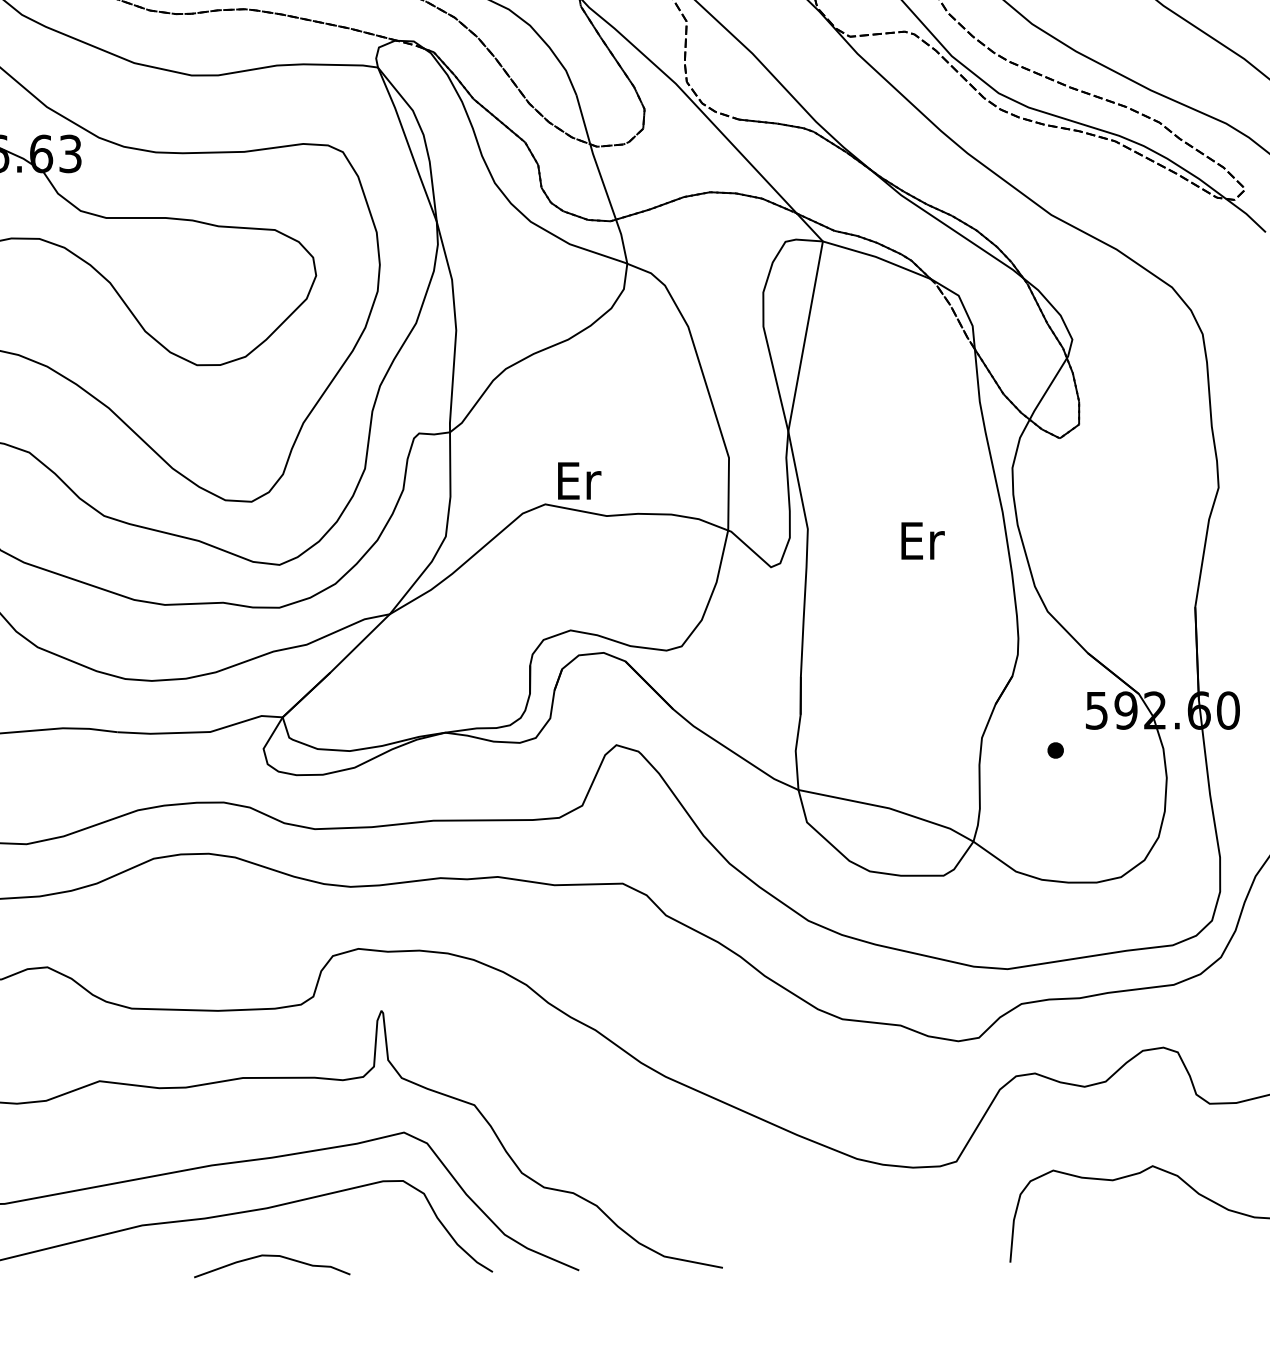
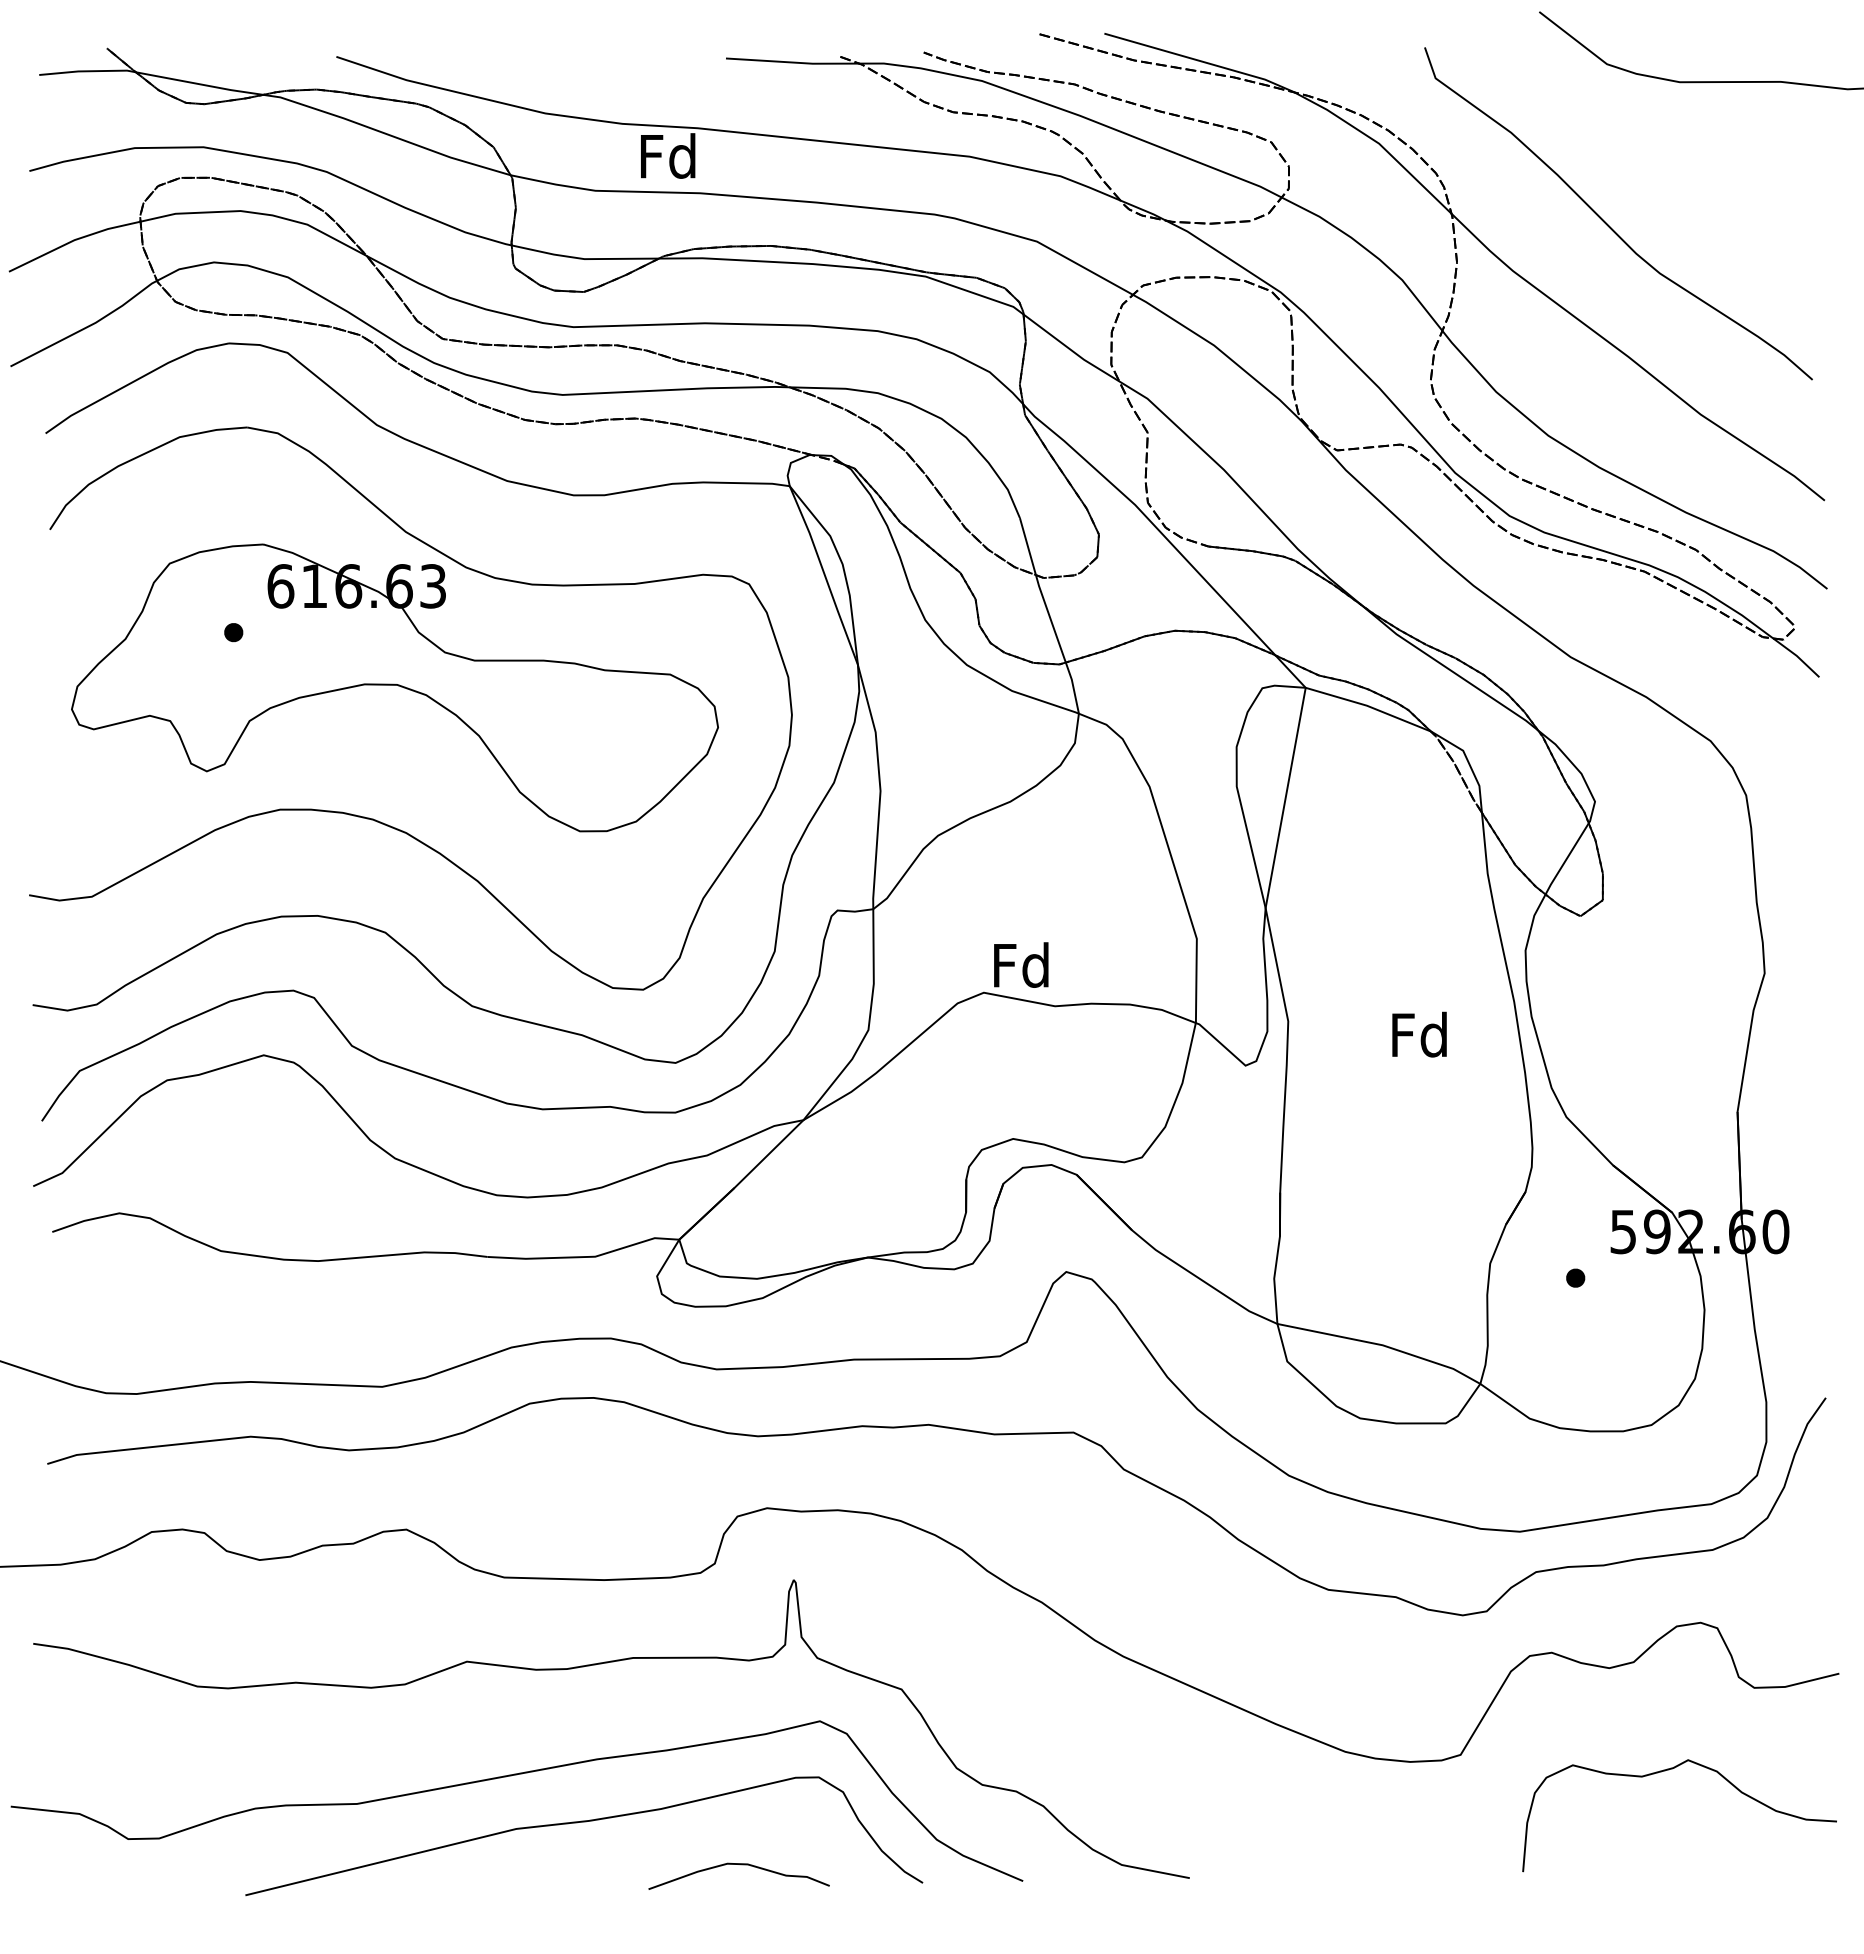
text: (577, 480) -> (1021, 964), Er -> Fd
text: (921, 540) -> (1419, 1034), Er -> Fd
curve: (273, 1256) -> (740, 1865), moved

